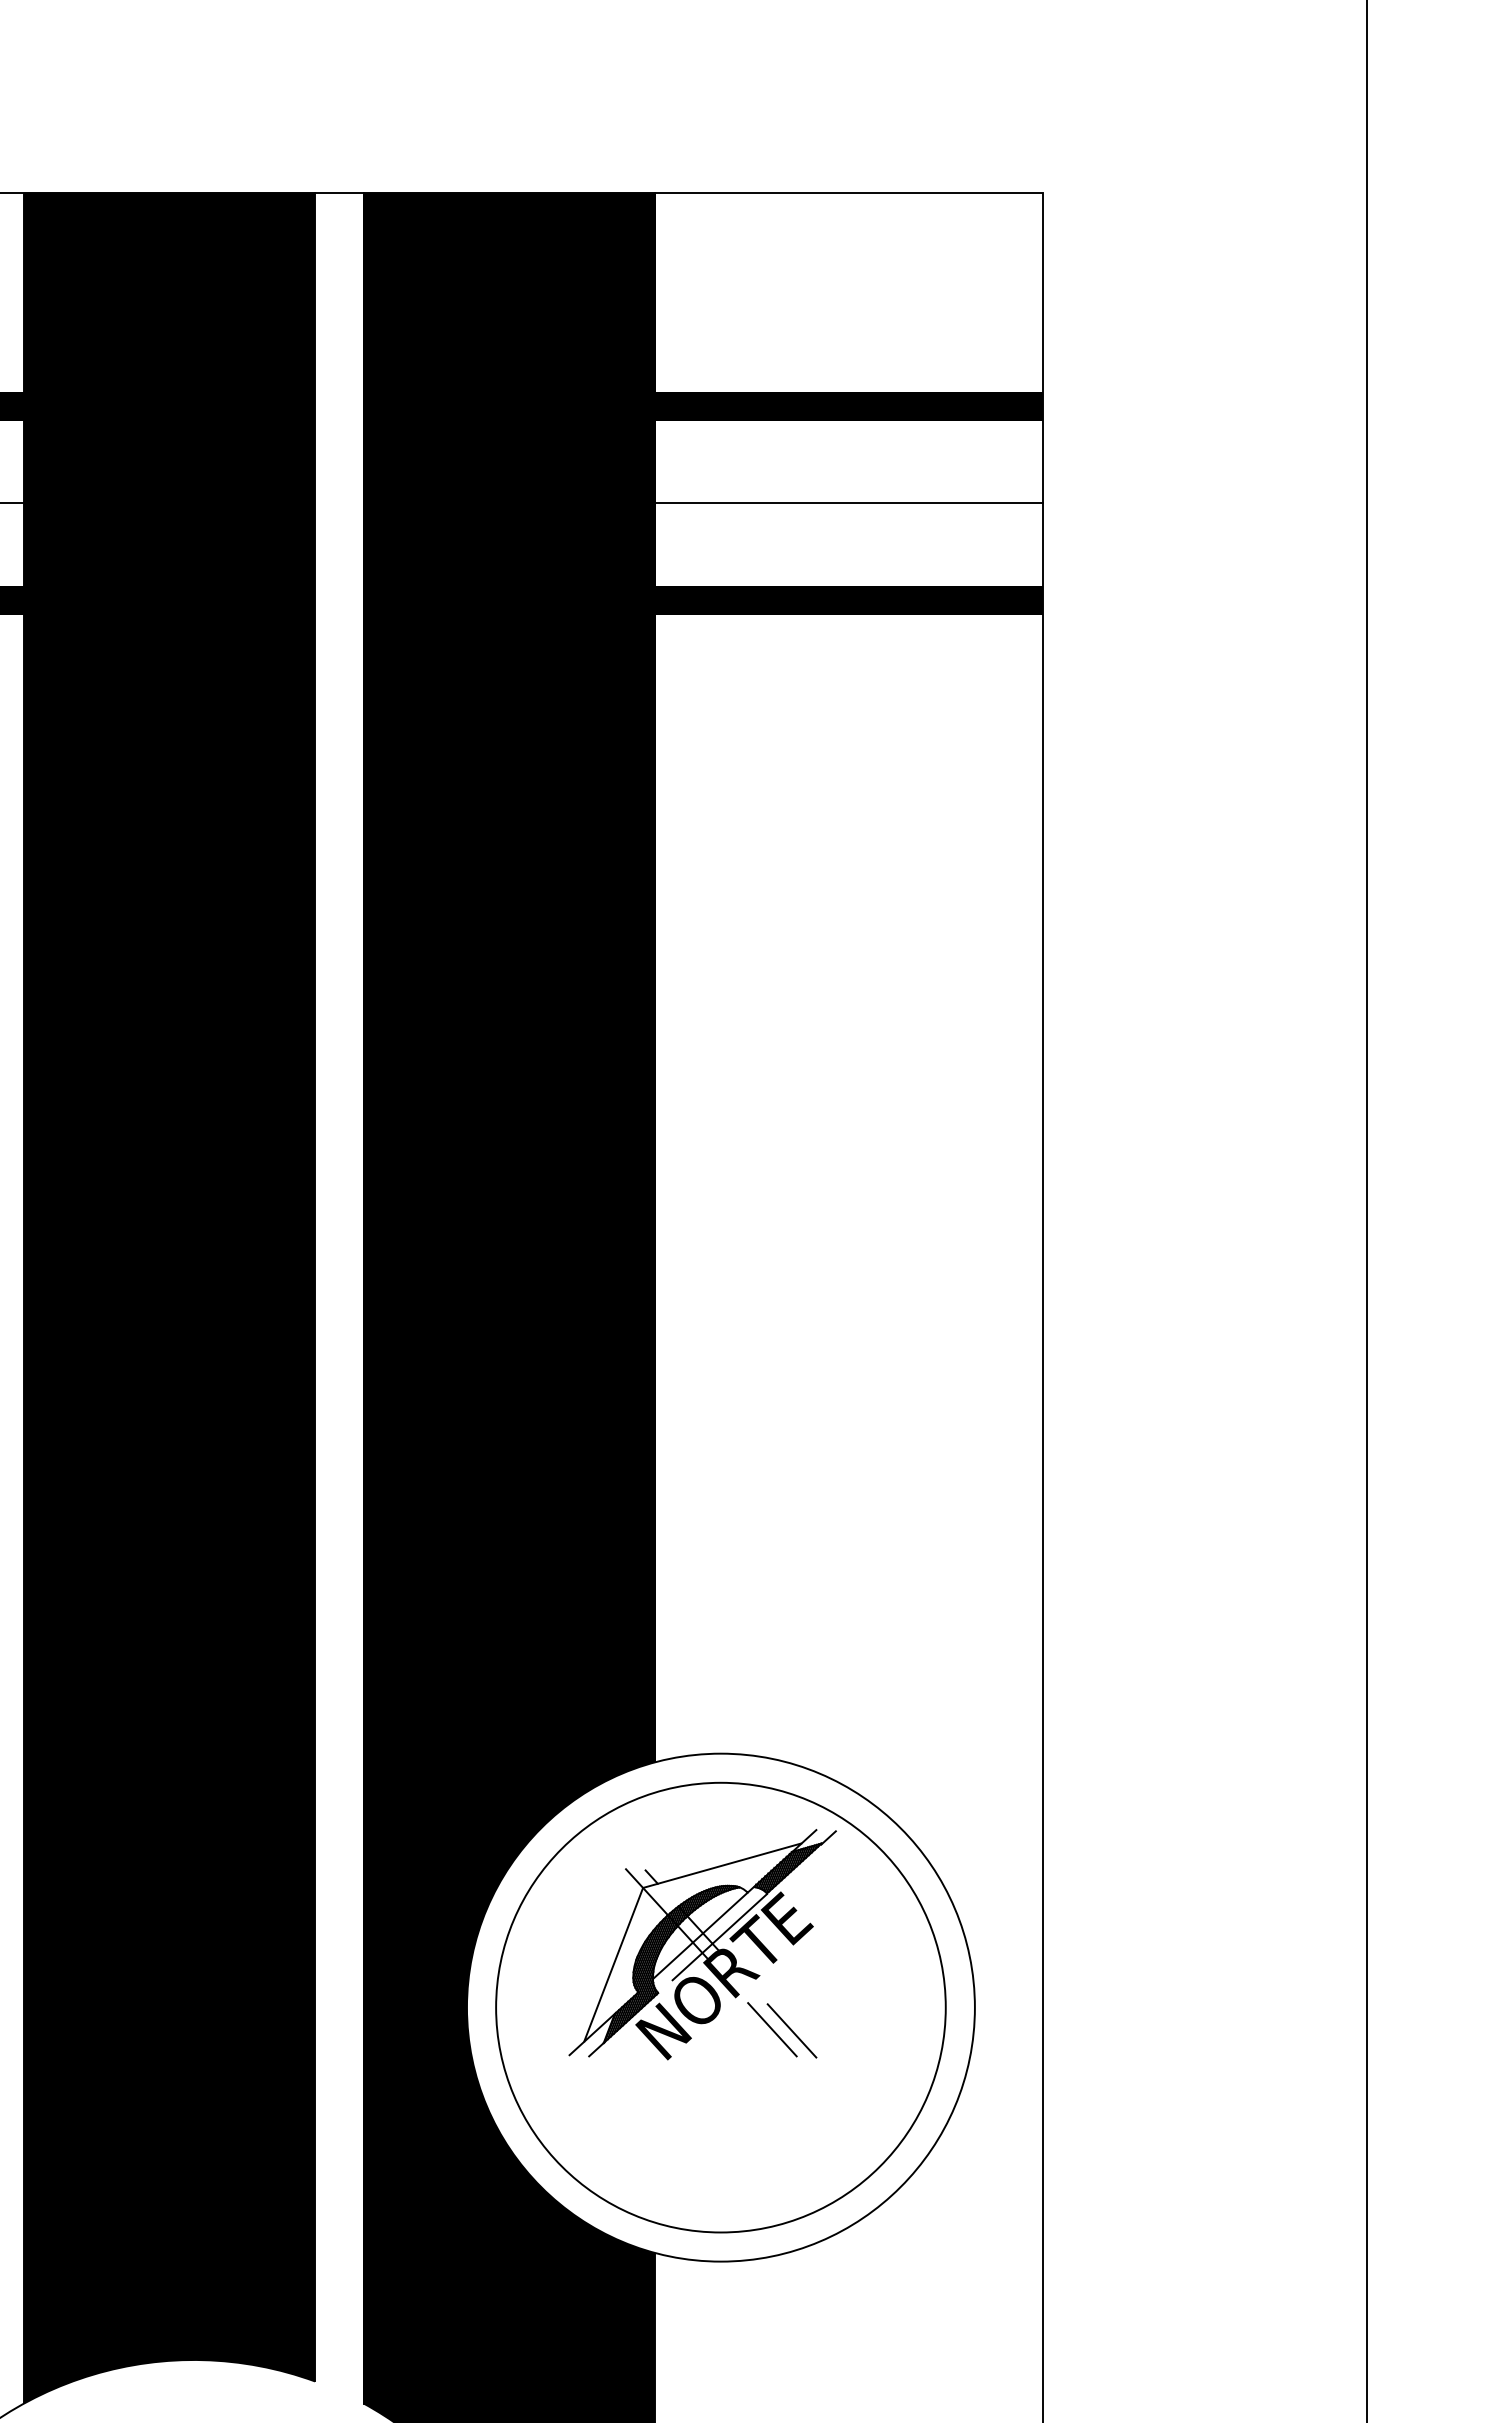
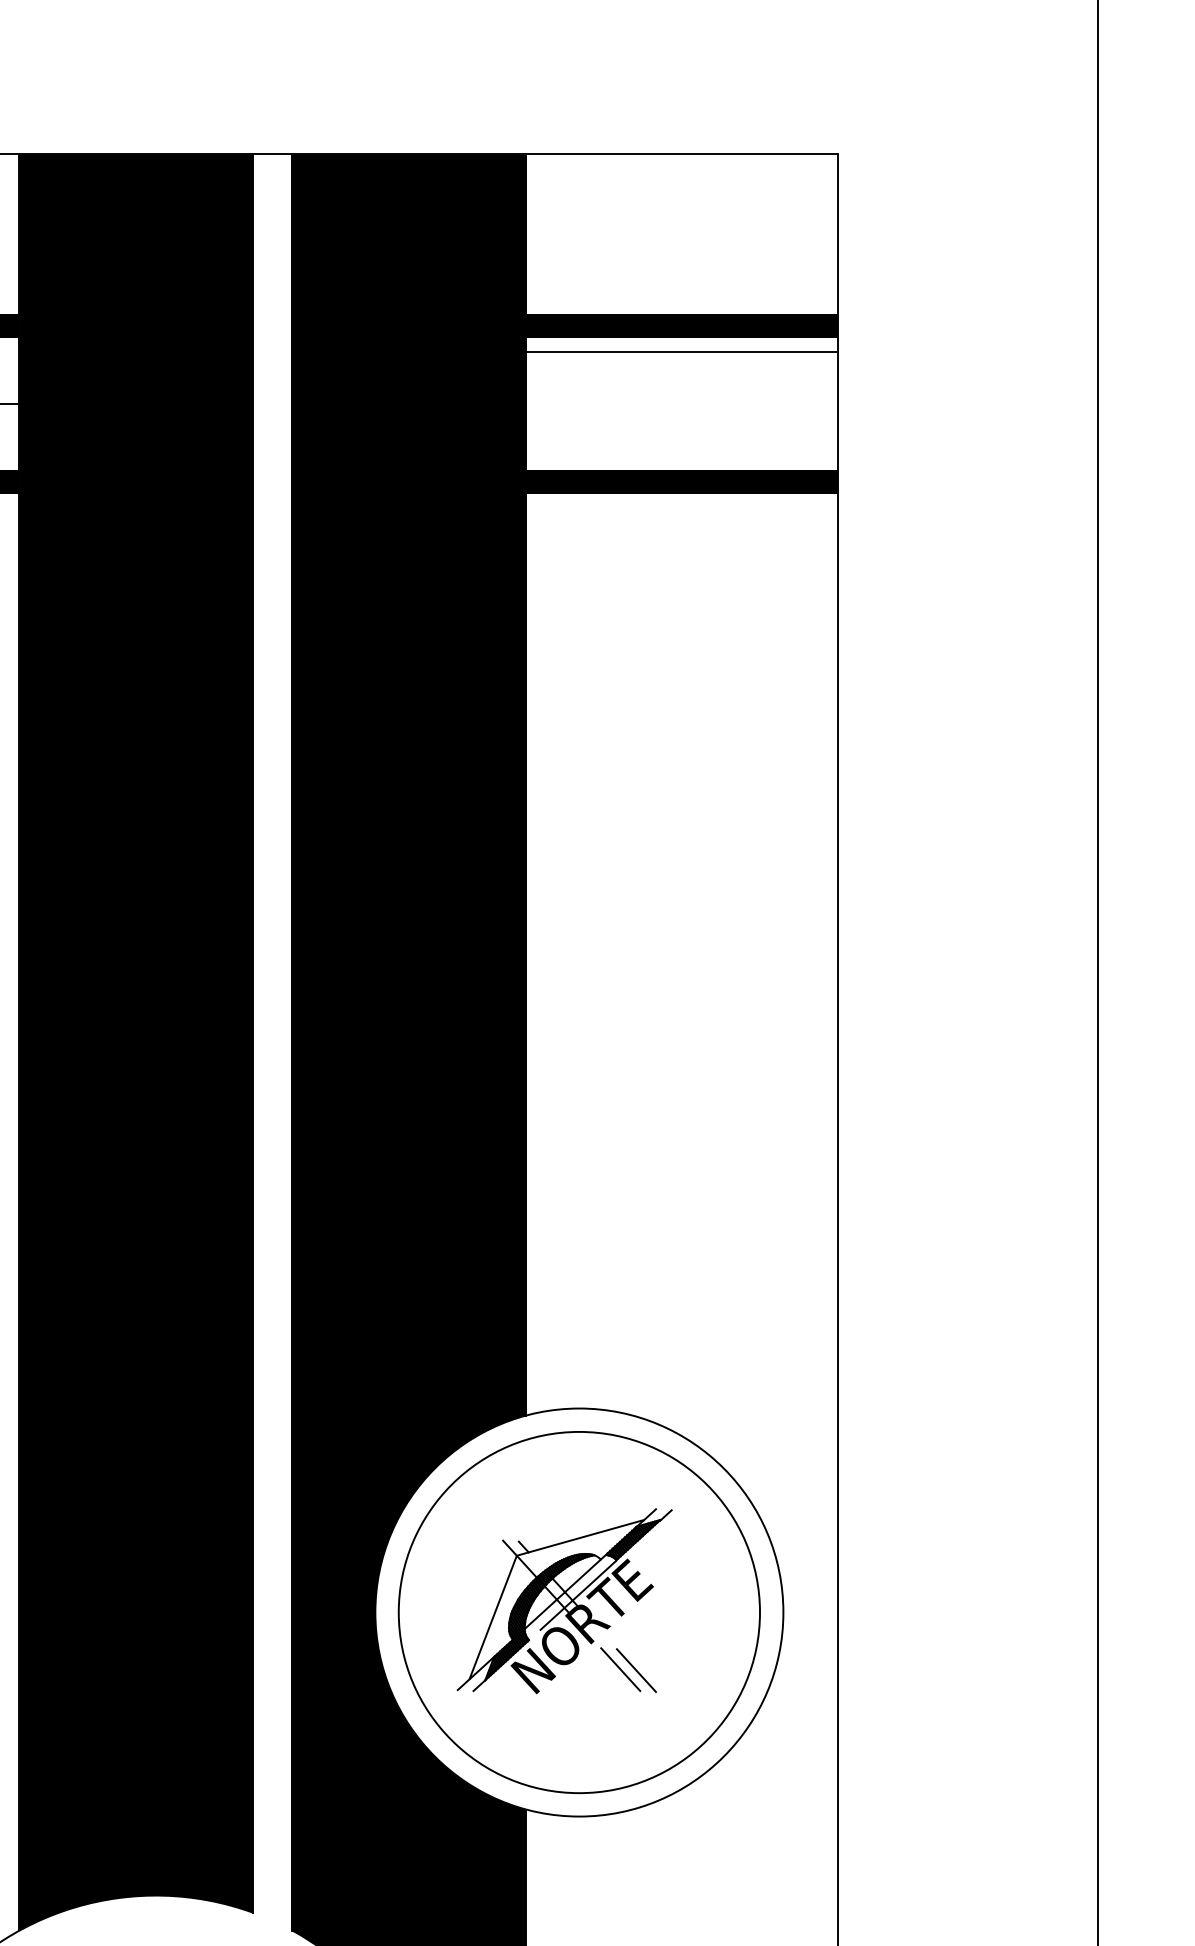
line: (849, 503) -> (682, 352), moved
part: (702, 1944) -> (564, 1601), moved

